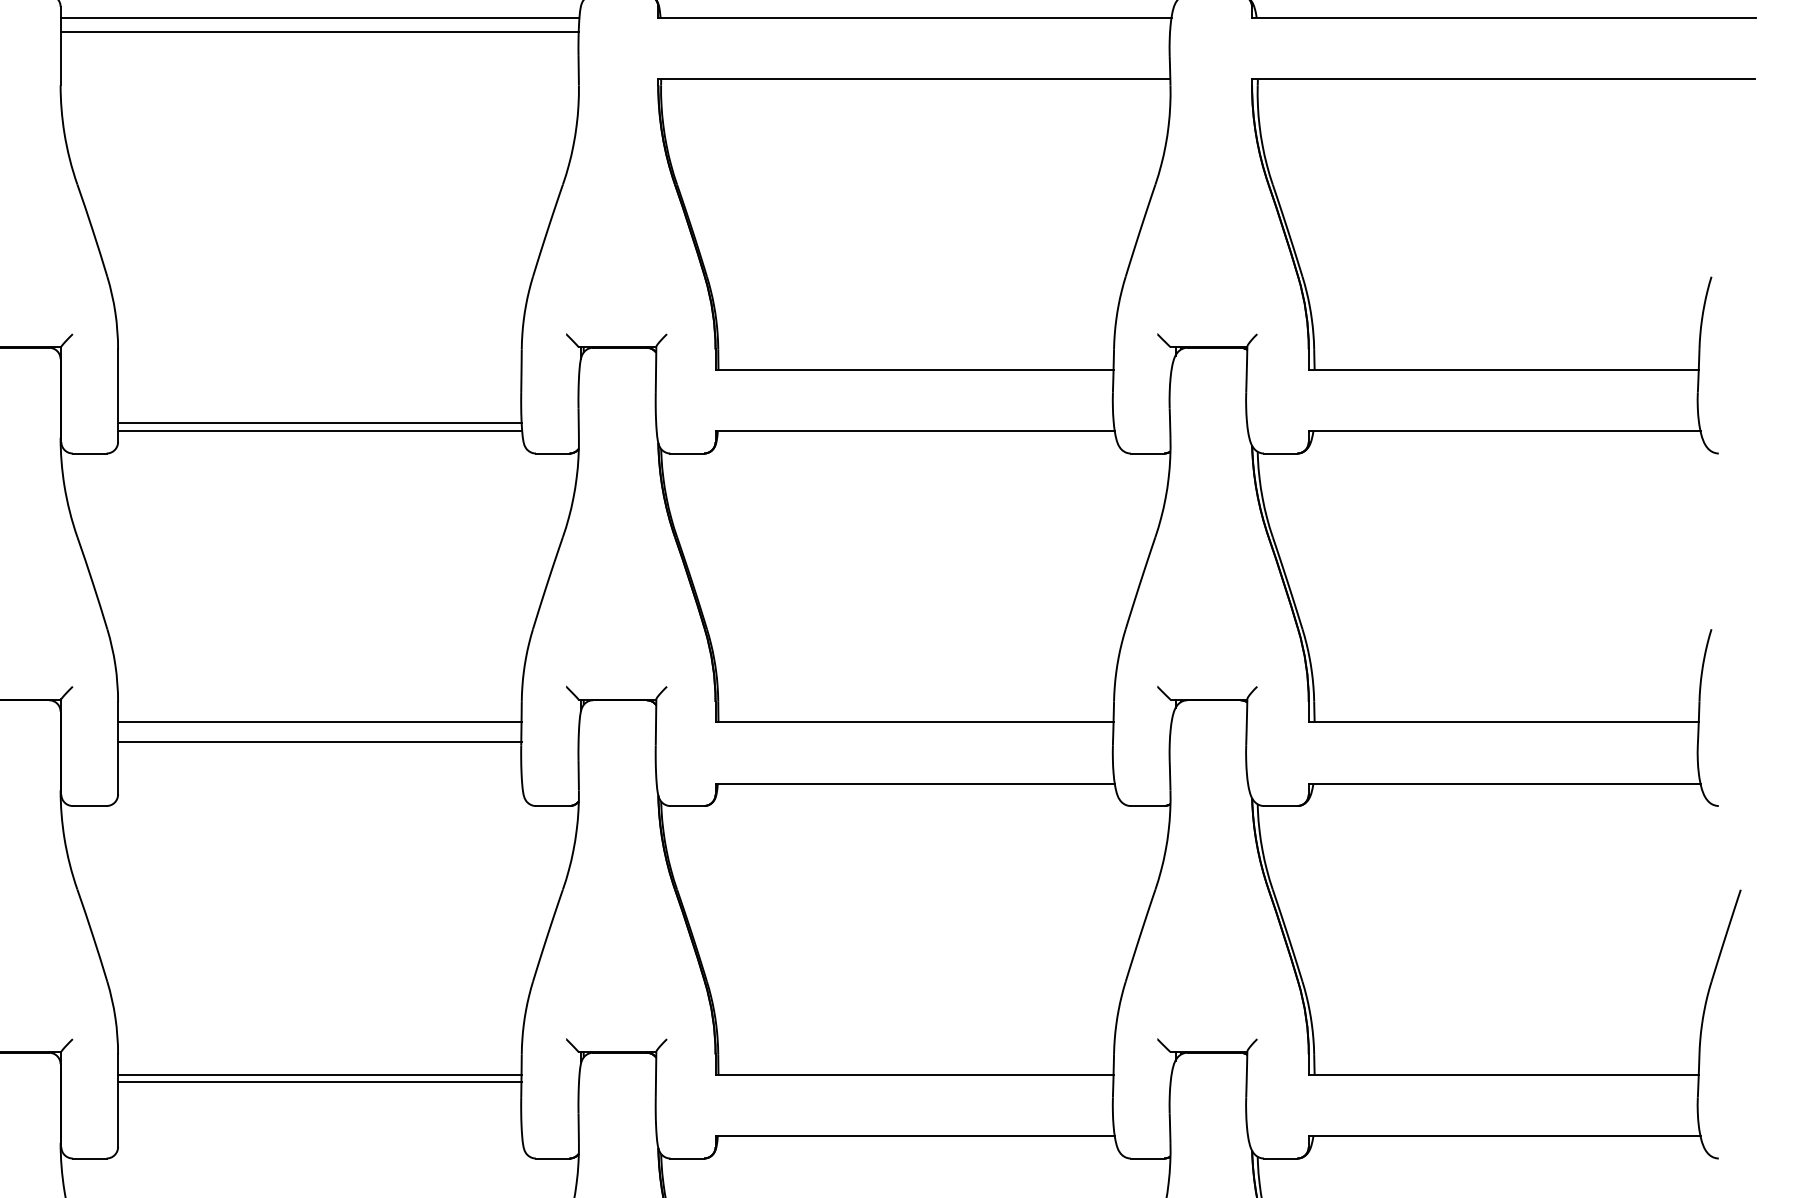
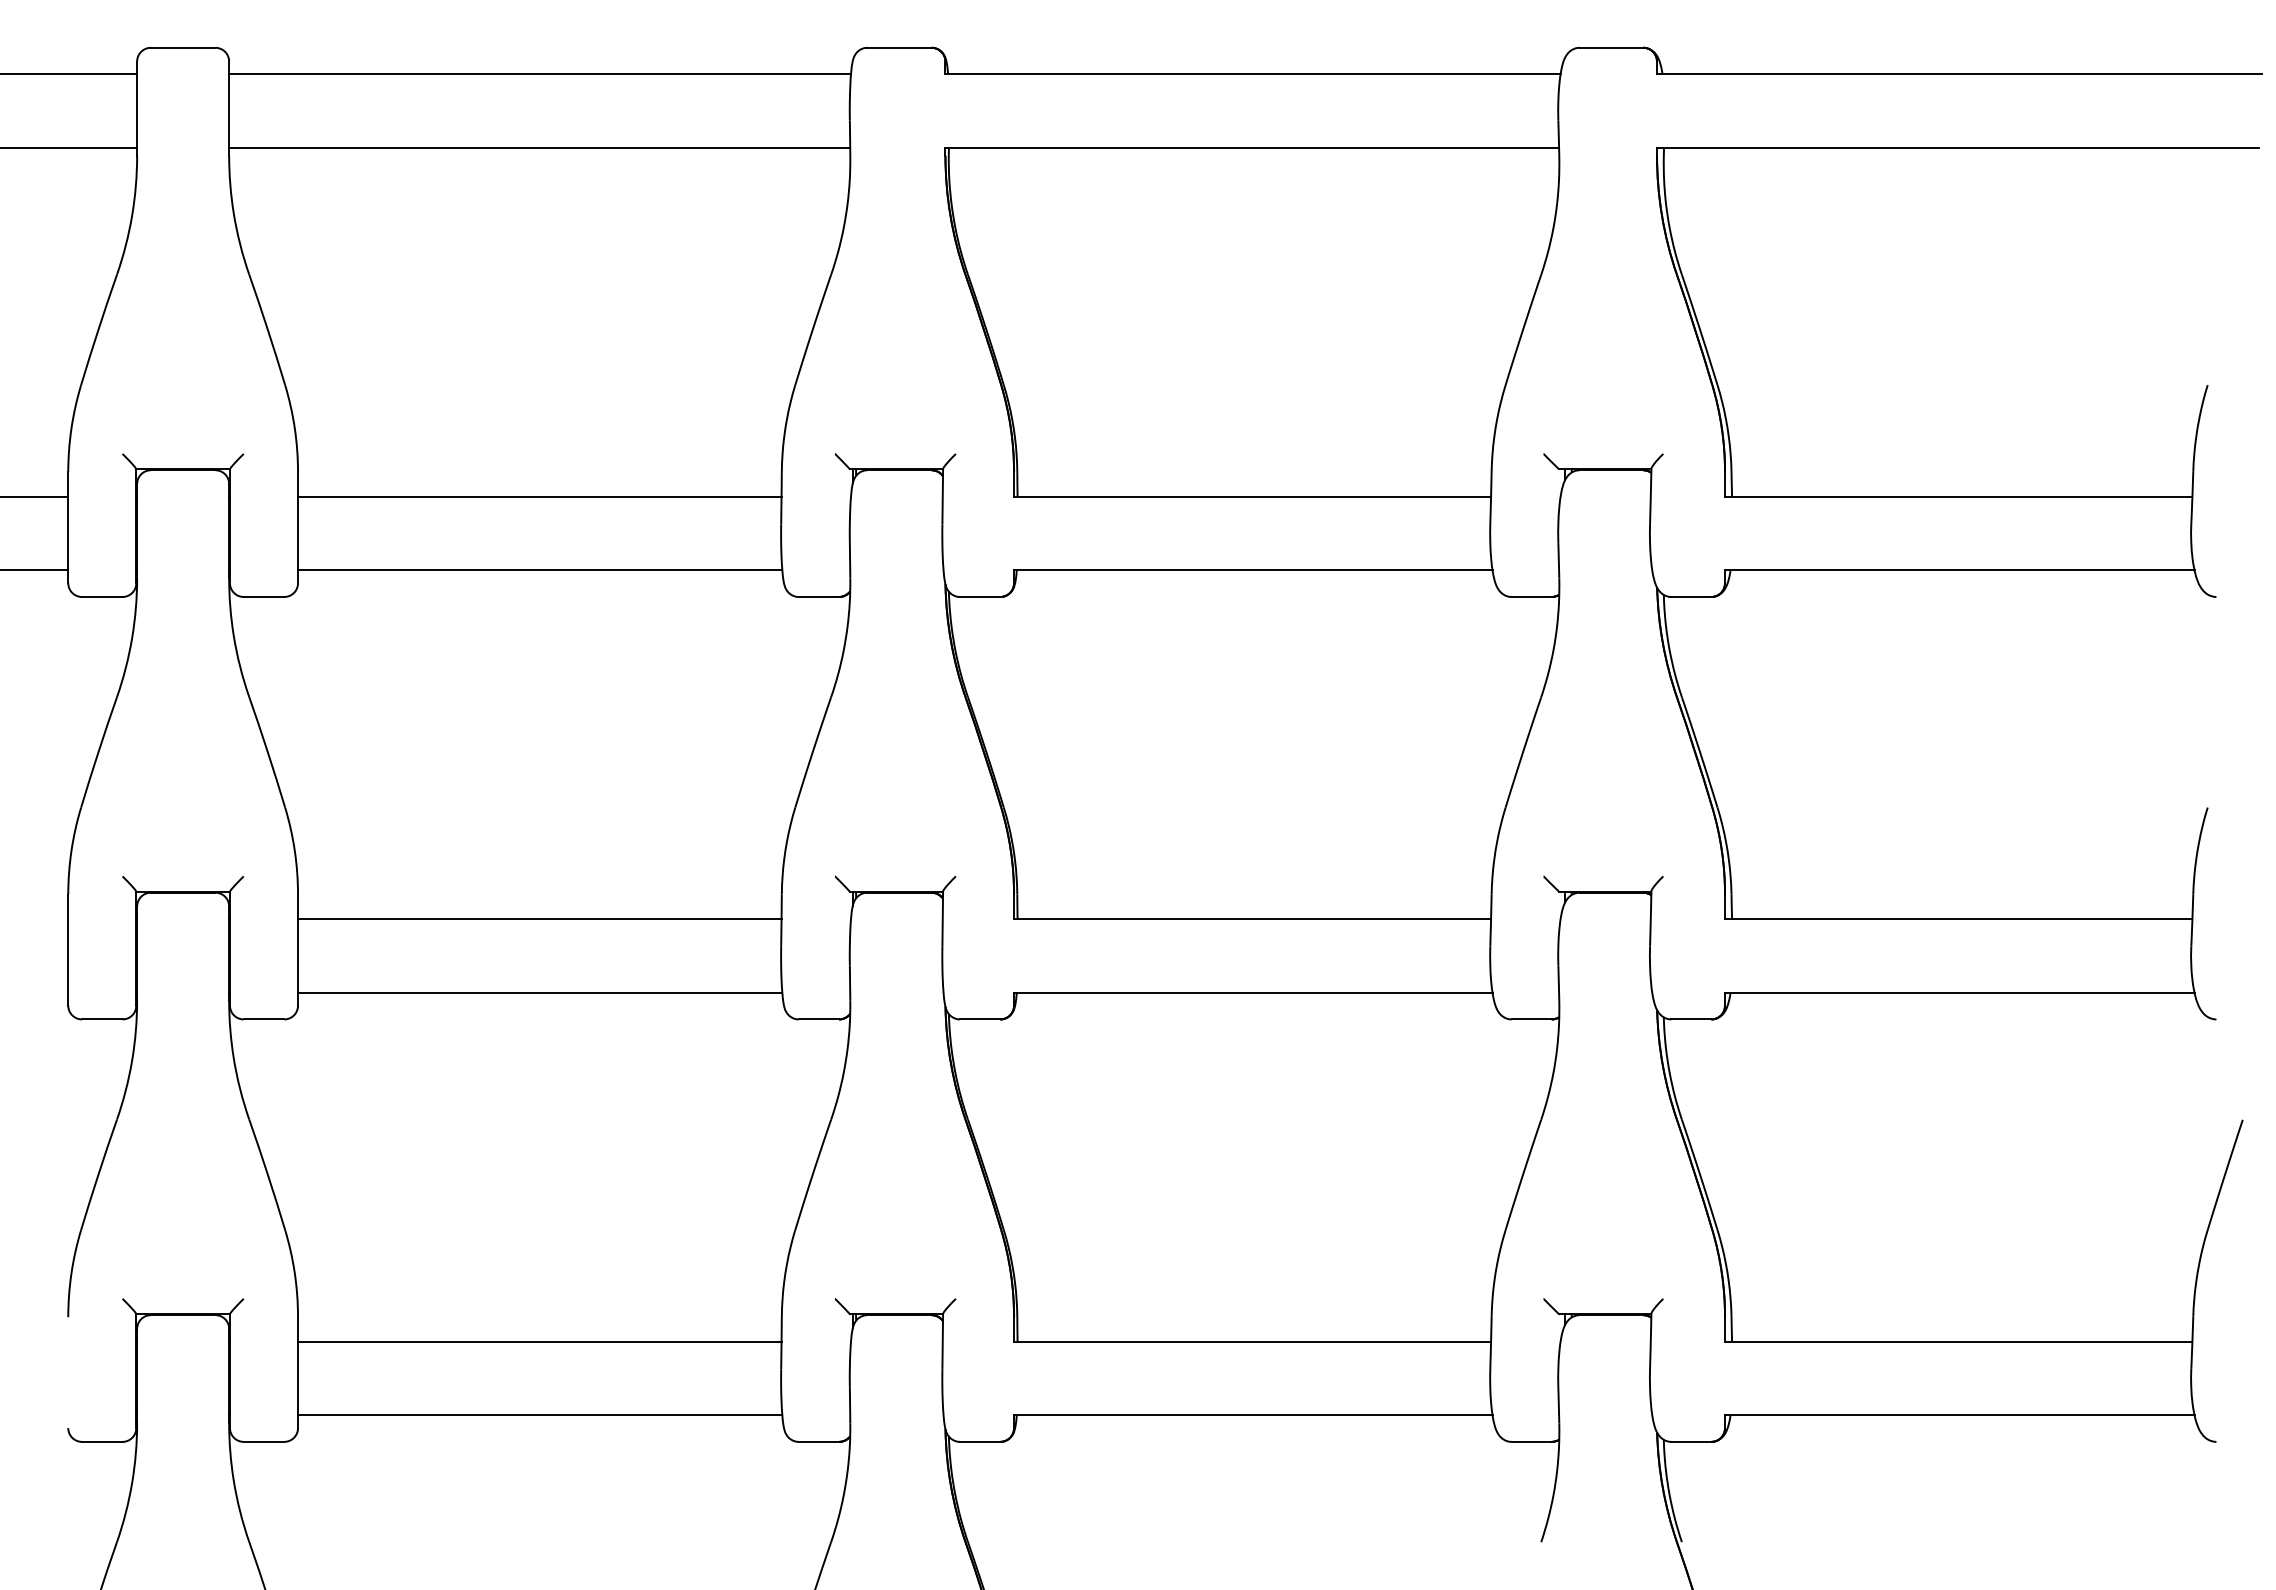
line: (319, 31) -> (539, 147), moved
line: (319, 423) -> (539, 496), moved
line: (320, 741) -> (540, 992), moved
line: (320, 1082) -> (540, 1415), moved

